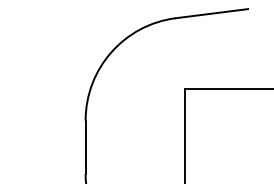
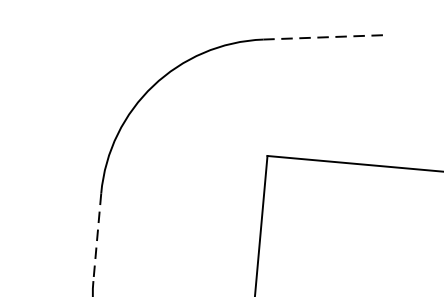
line: (211, 13) -> (322, 37), solid -> dashed
line: (85, 147) -> (97, 237), solid -> dashed

